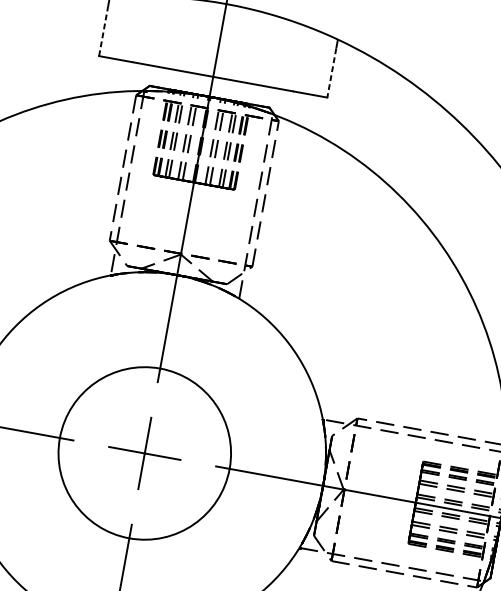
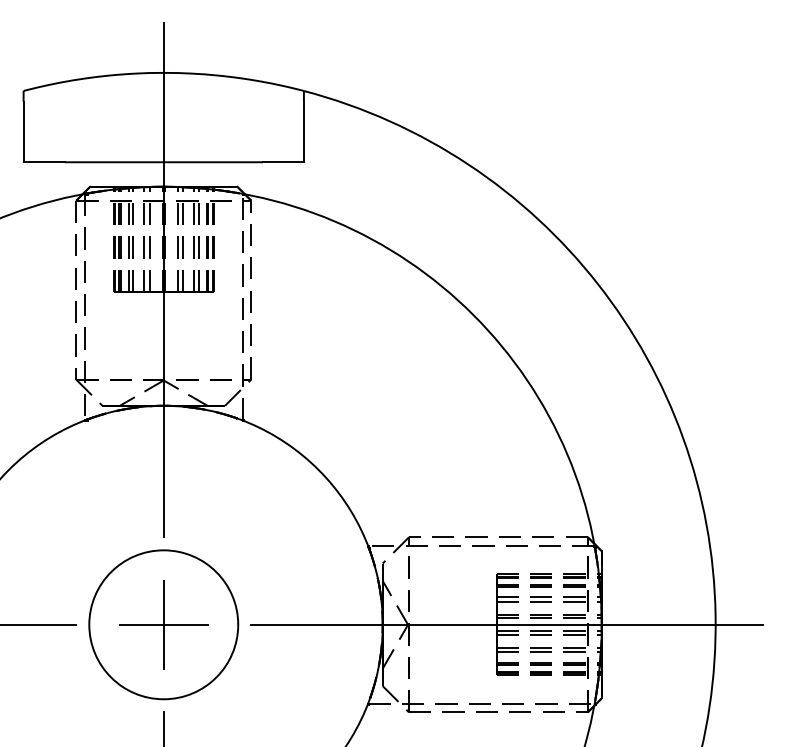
line: (103, 31) -> (23, 131), dashed -> solid
line: (331, 73) -> (303, 132), dashed -> solid
circle: (144, 453) -> (163, 624), size x0.71

